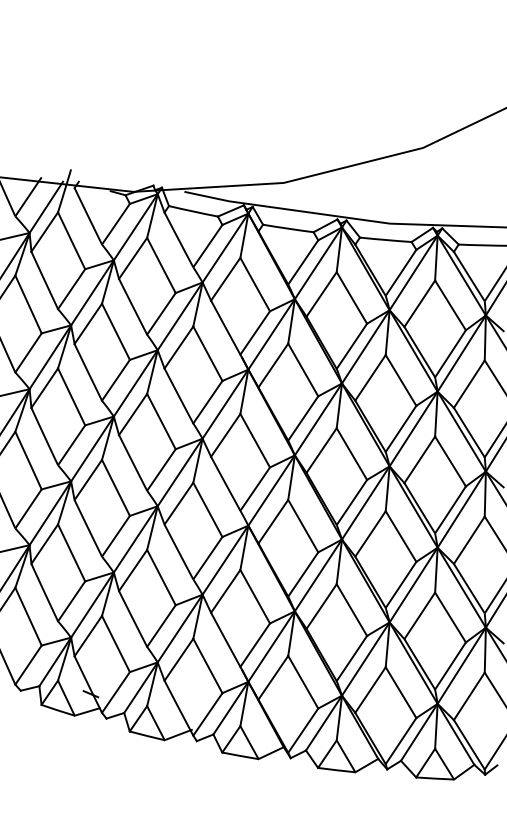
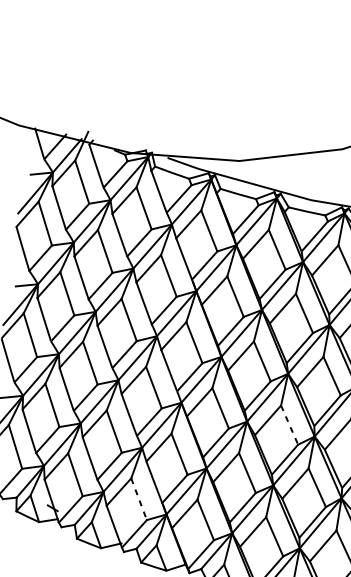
line: (401, 536) -> (289, 425), solid -> dashed
line: (207, 665) -> (138, 498), solid -> dashed

